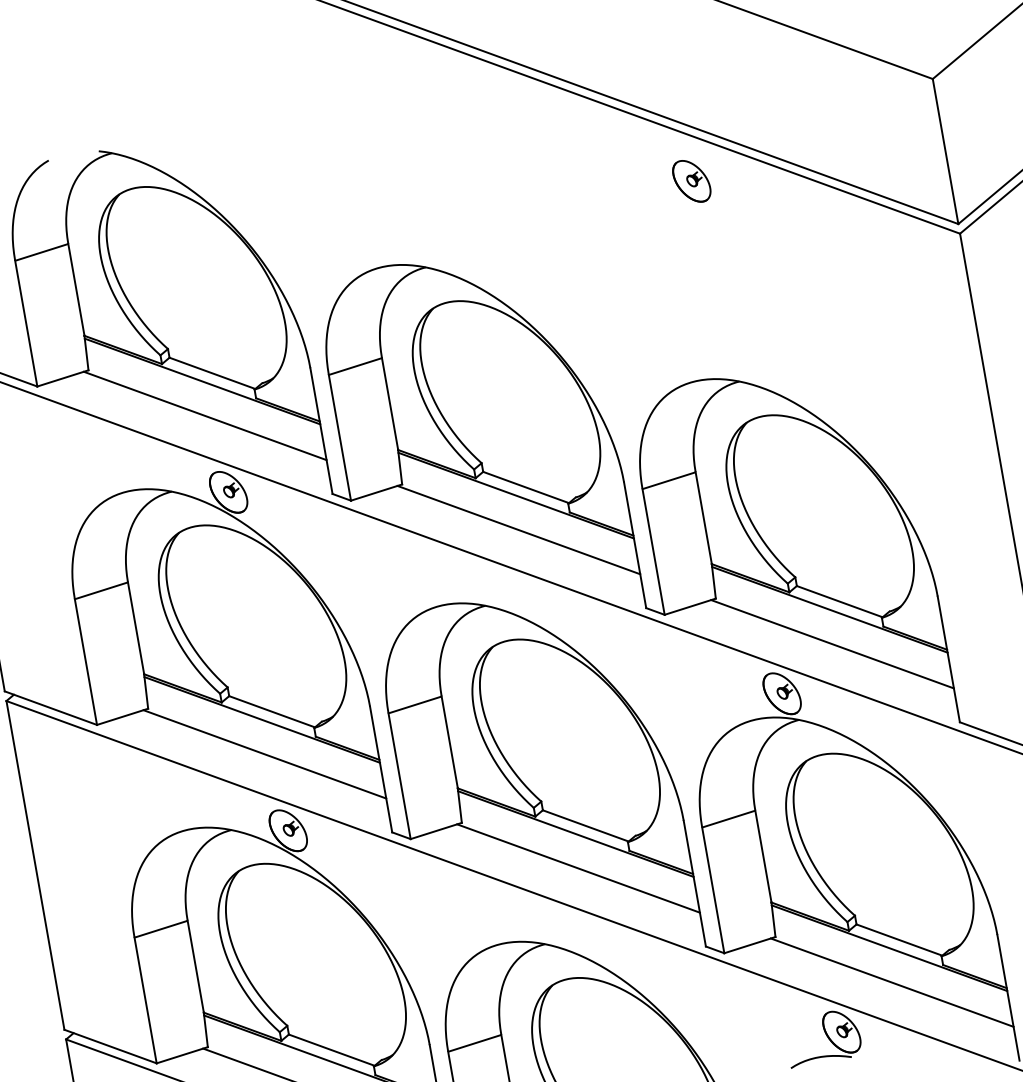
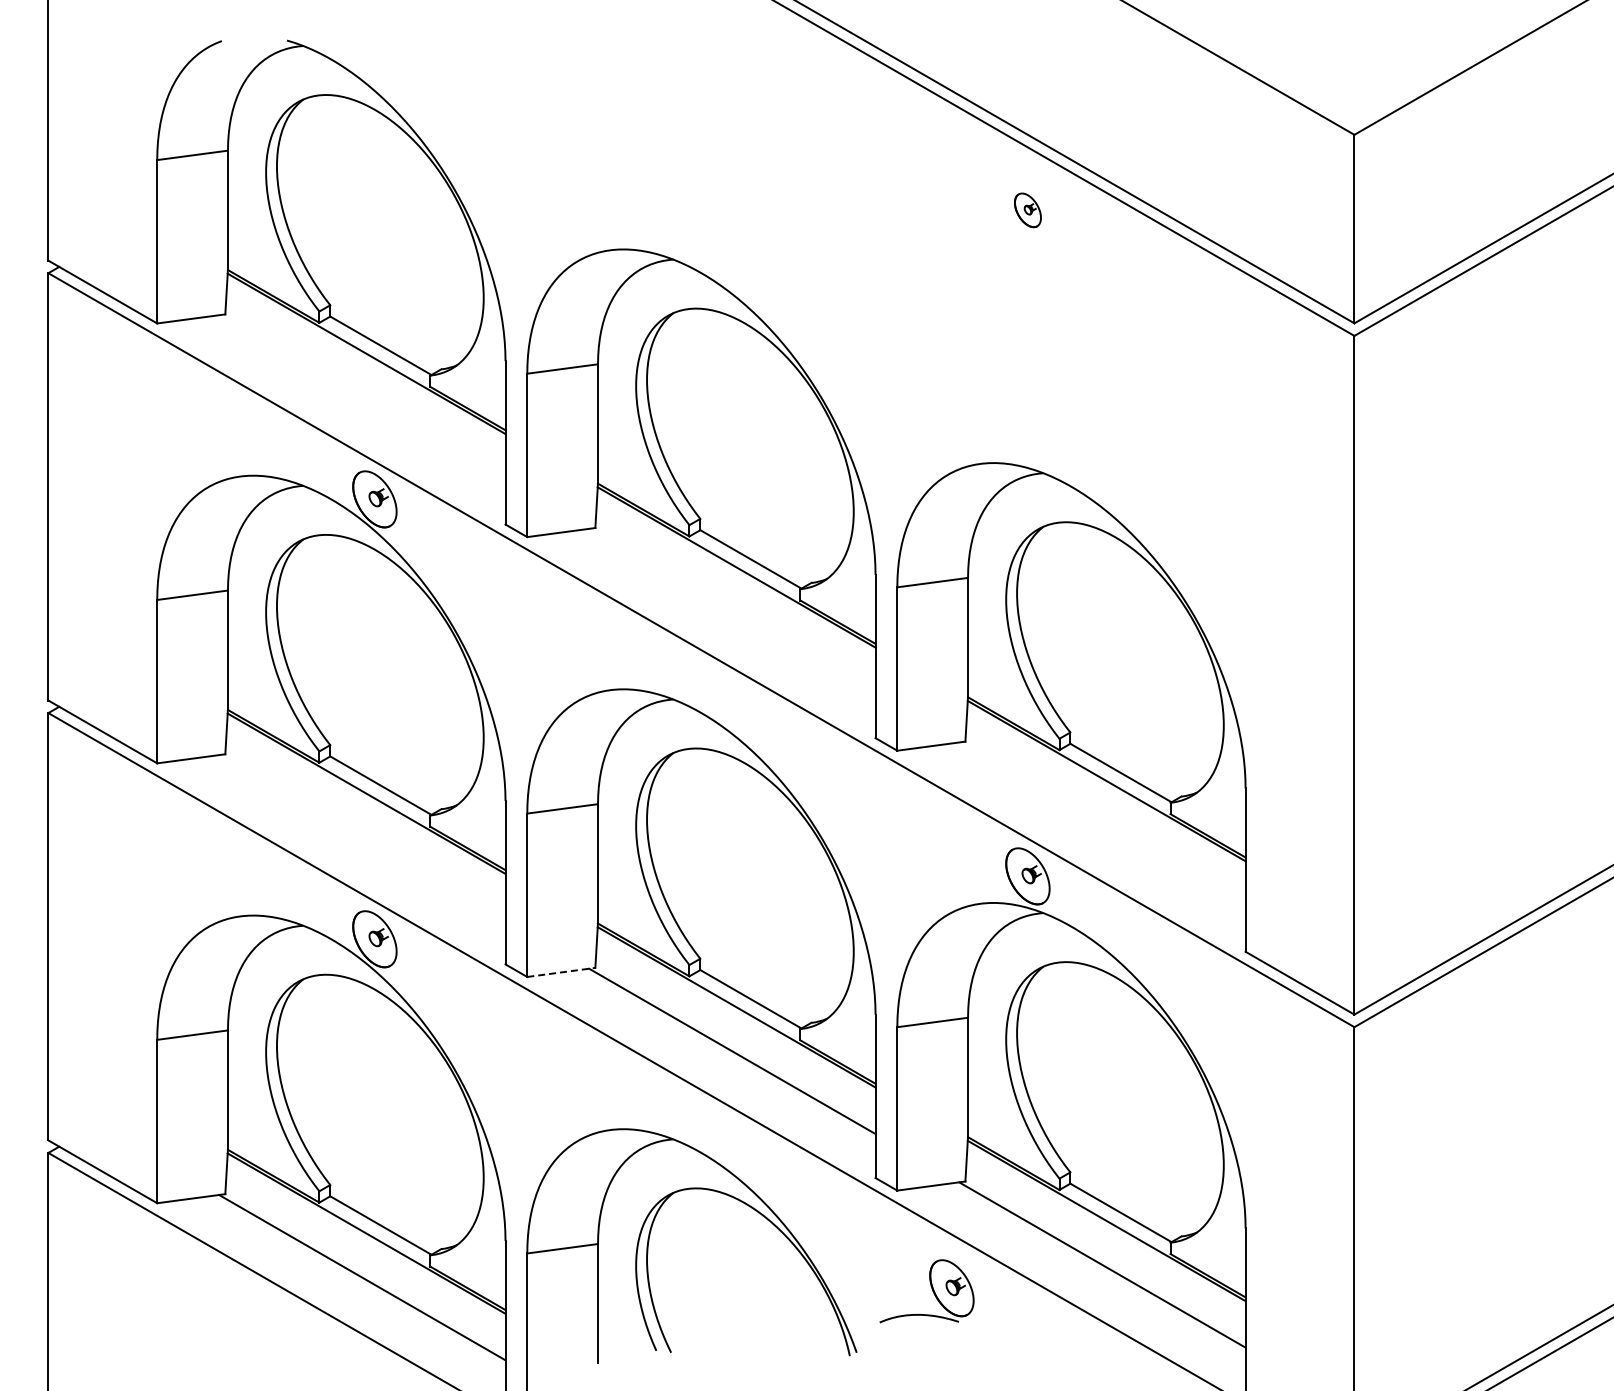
part: (691, 181) -> (1027, 210), size x0.6
line: (205, 415) -> (362, 397), removed
line: (518, 530) -> (732, 611), removed
line: (832, 643) -> (1102, 824), removed
line: (264, 754) -> (362, 837), removed
line: (436, 831) -> (561, 972), solid -> dashed
part: (822, 1038) -> (926, 1291), moved

